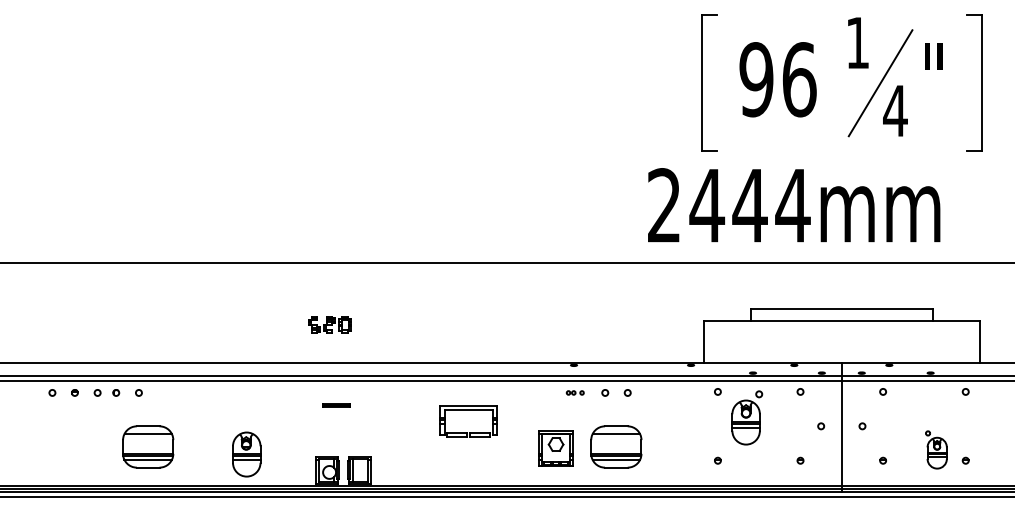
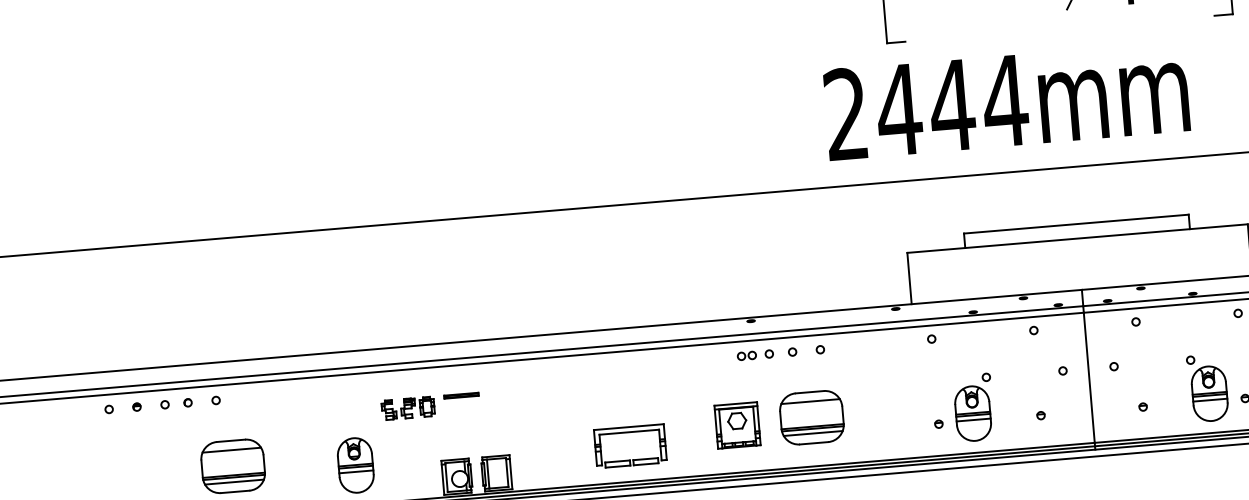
part: (329, 324) -> (407, 407), moved
part: (575, 392) -> (755, 354), size x1.67
part: (468, 410) -> (629, 432), moved
part: (747, 417) -> (974, 407), moved
part: (936, 449) -> (1207, 387), size x1.43

